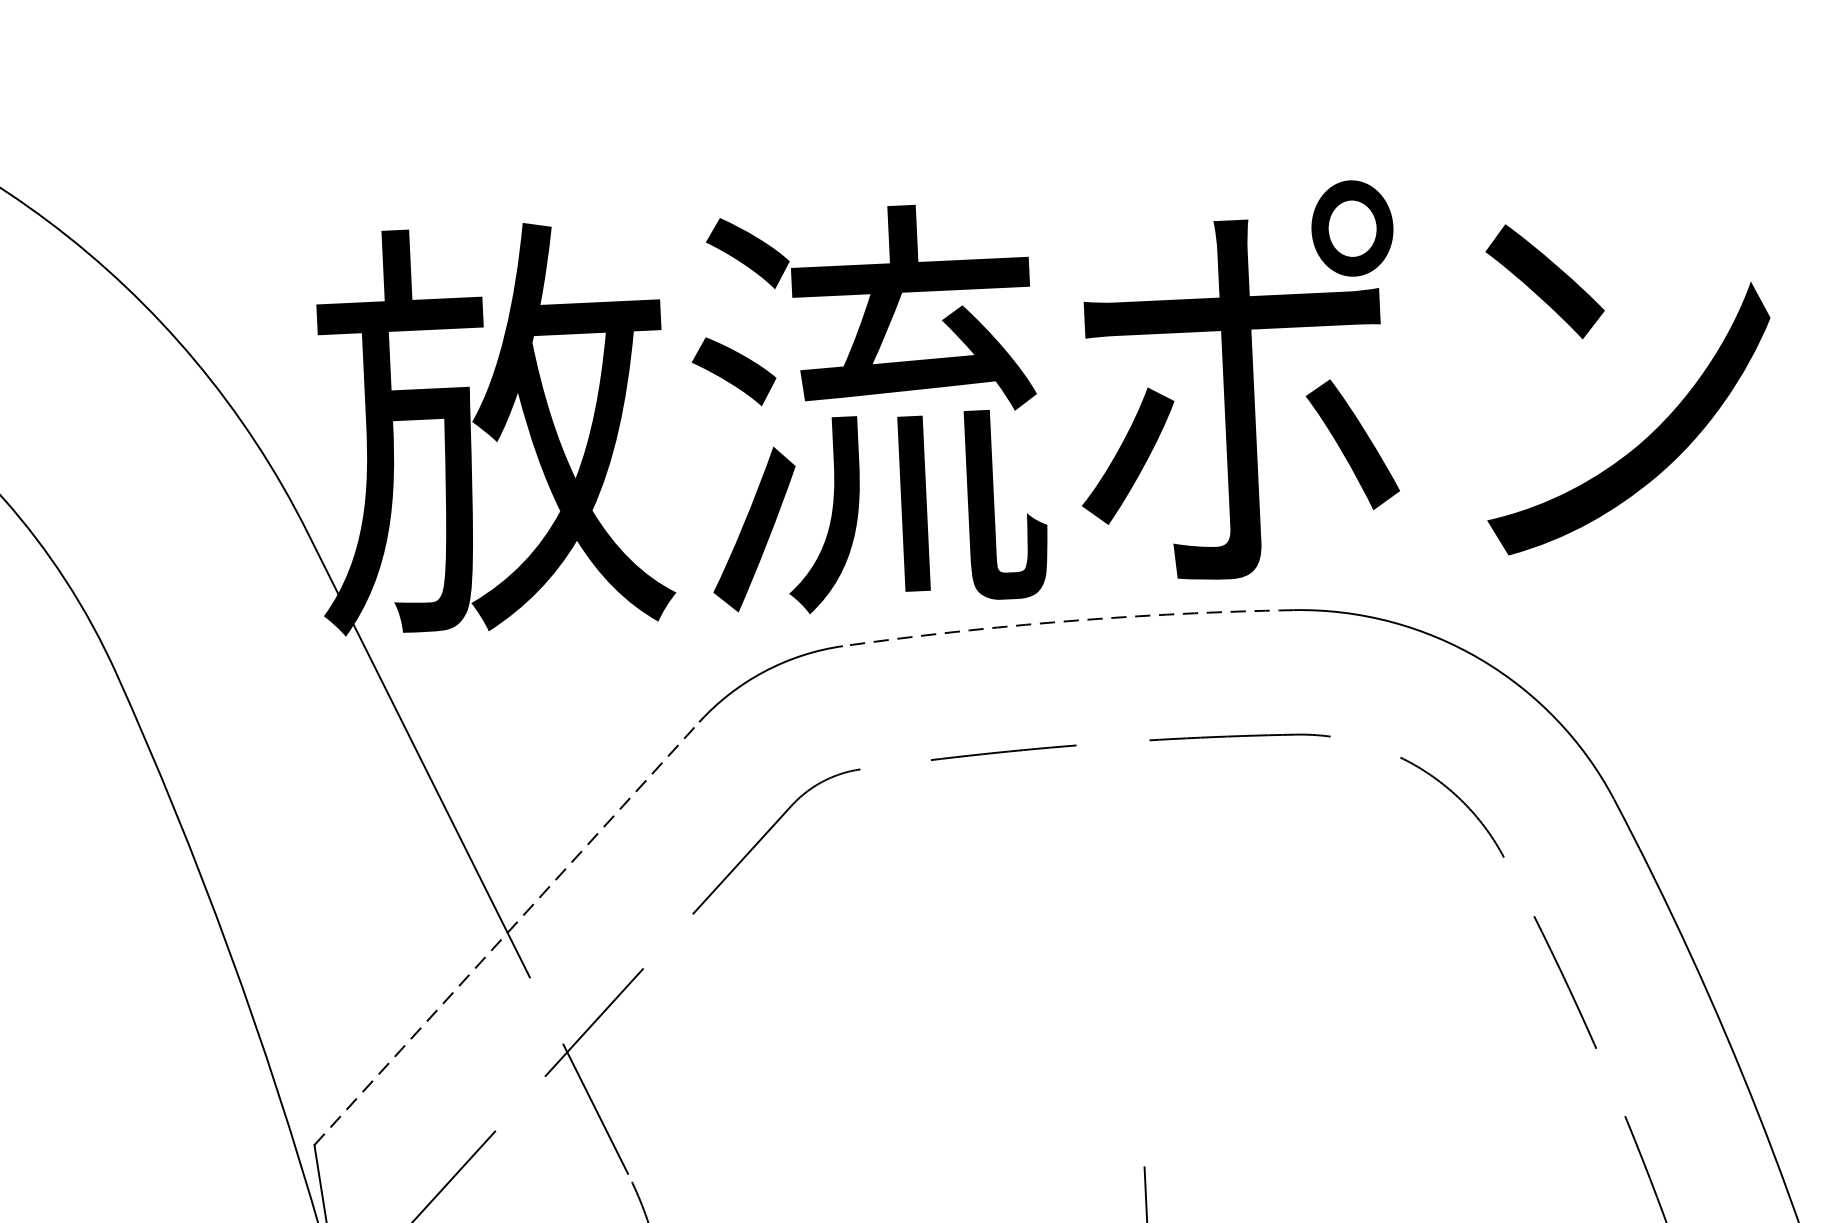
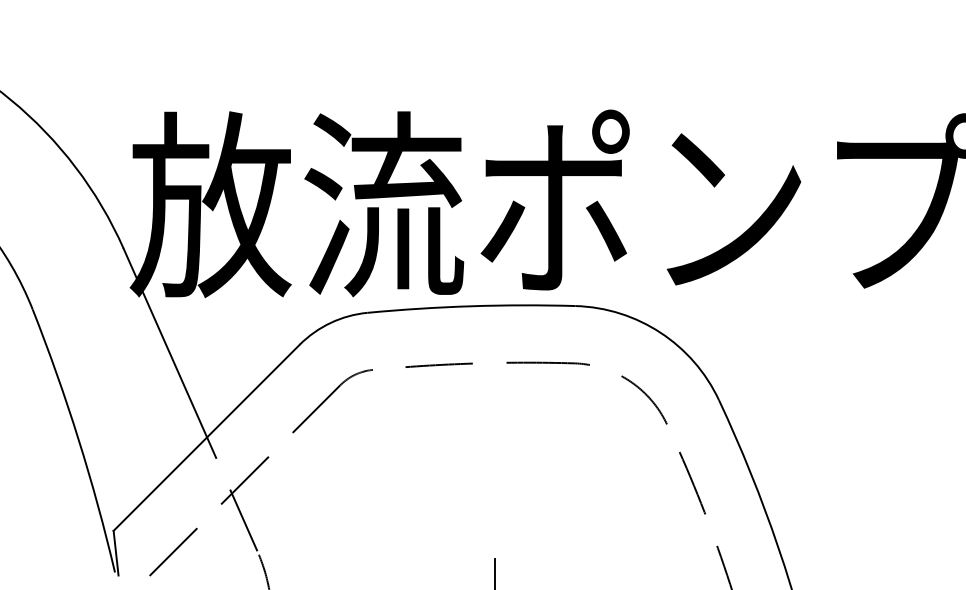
arc: (1067, 621) -> (471, 306), dashed -> solid
line: (506, 933) -> (206, 437), dashed -> solid

